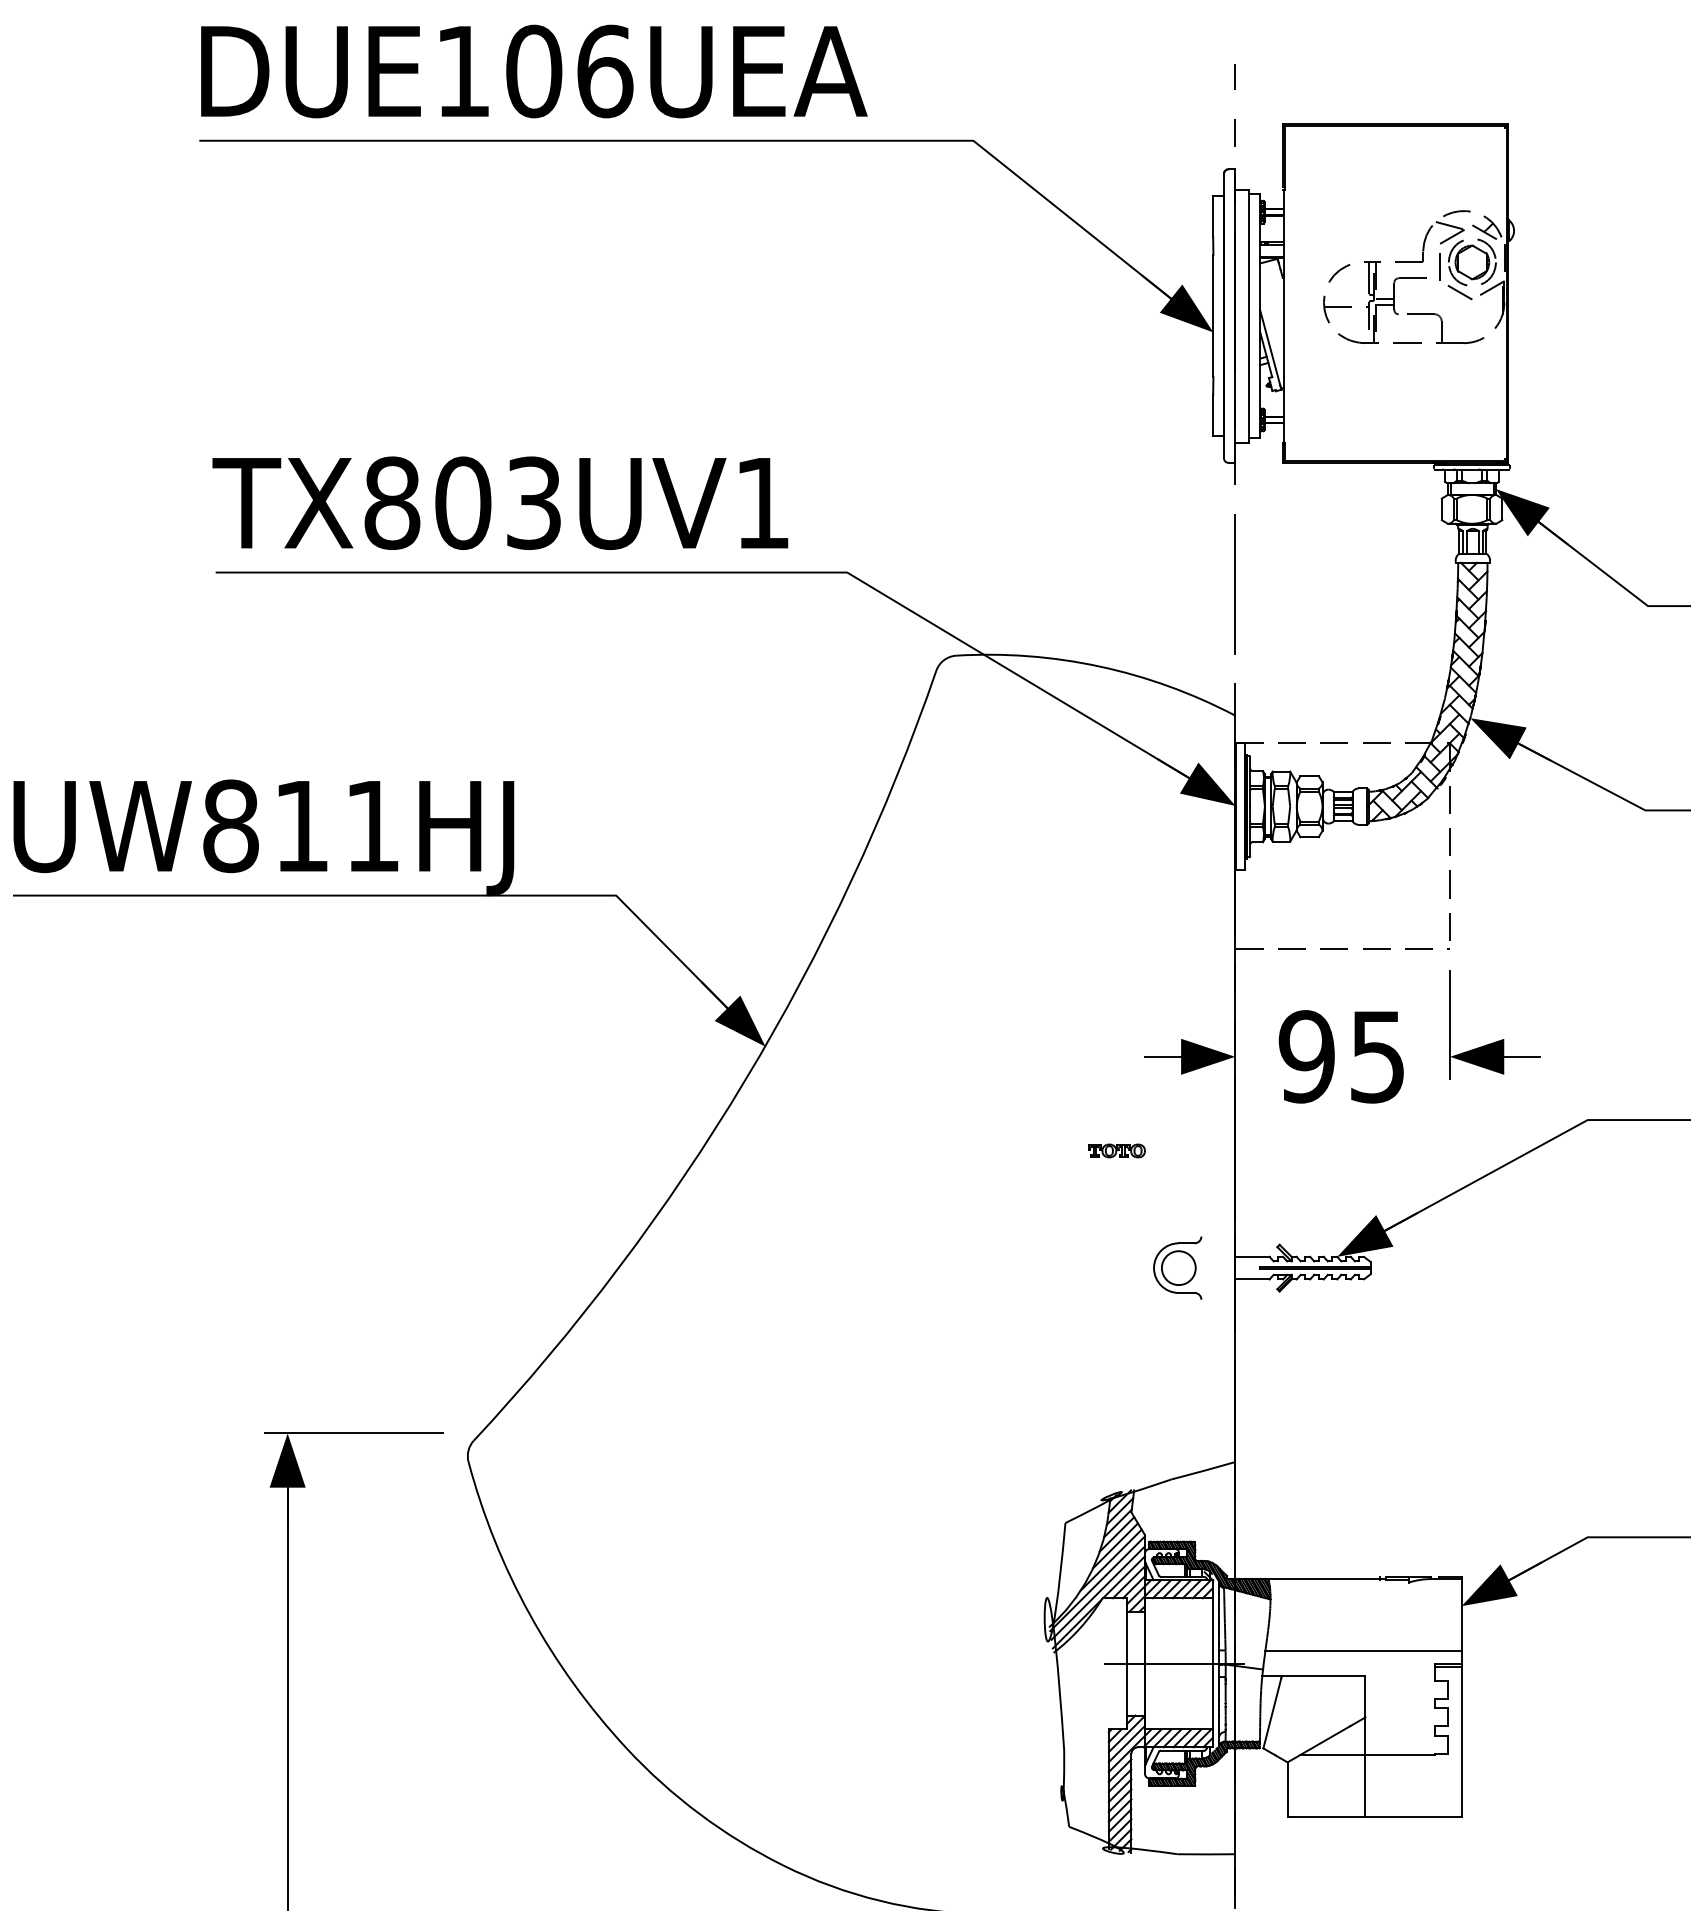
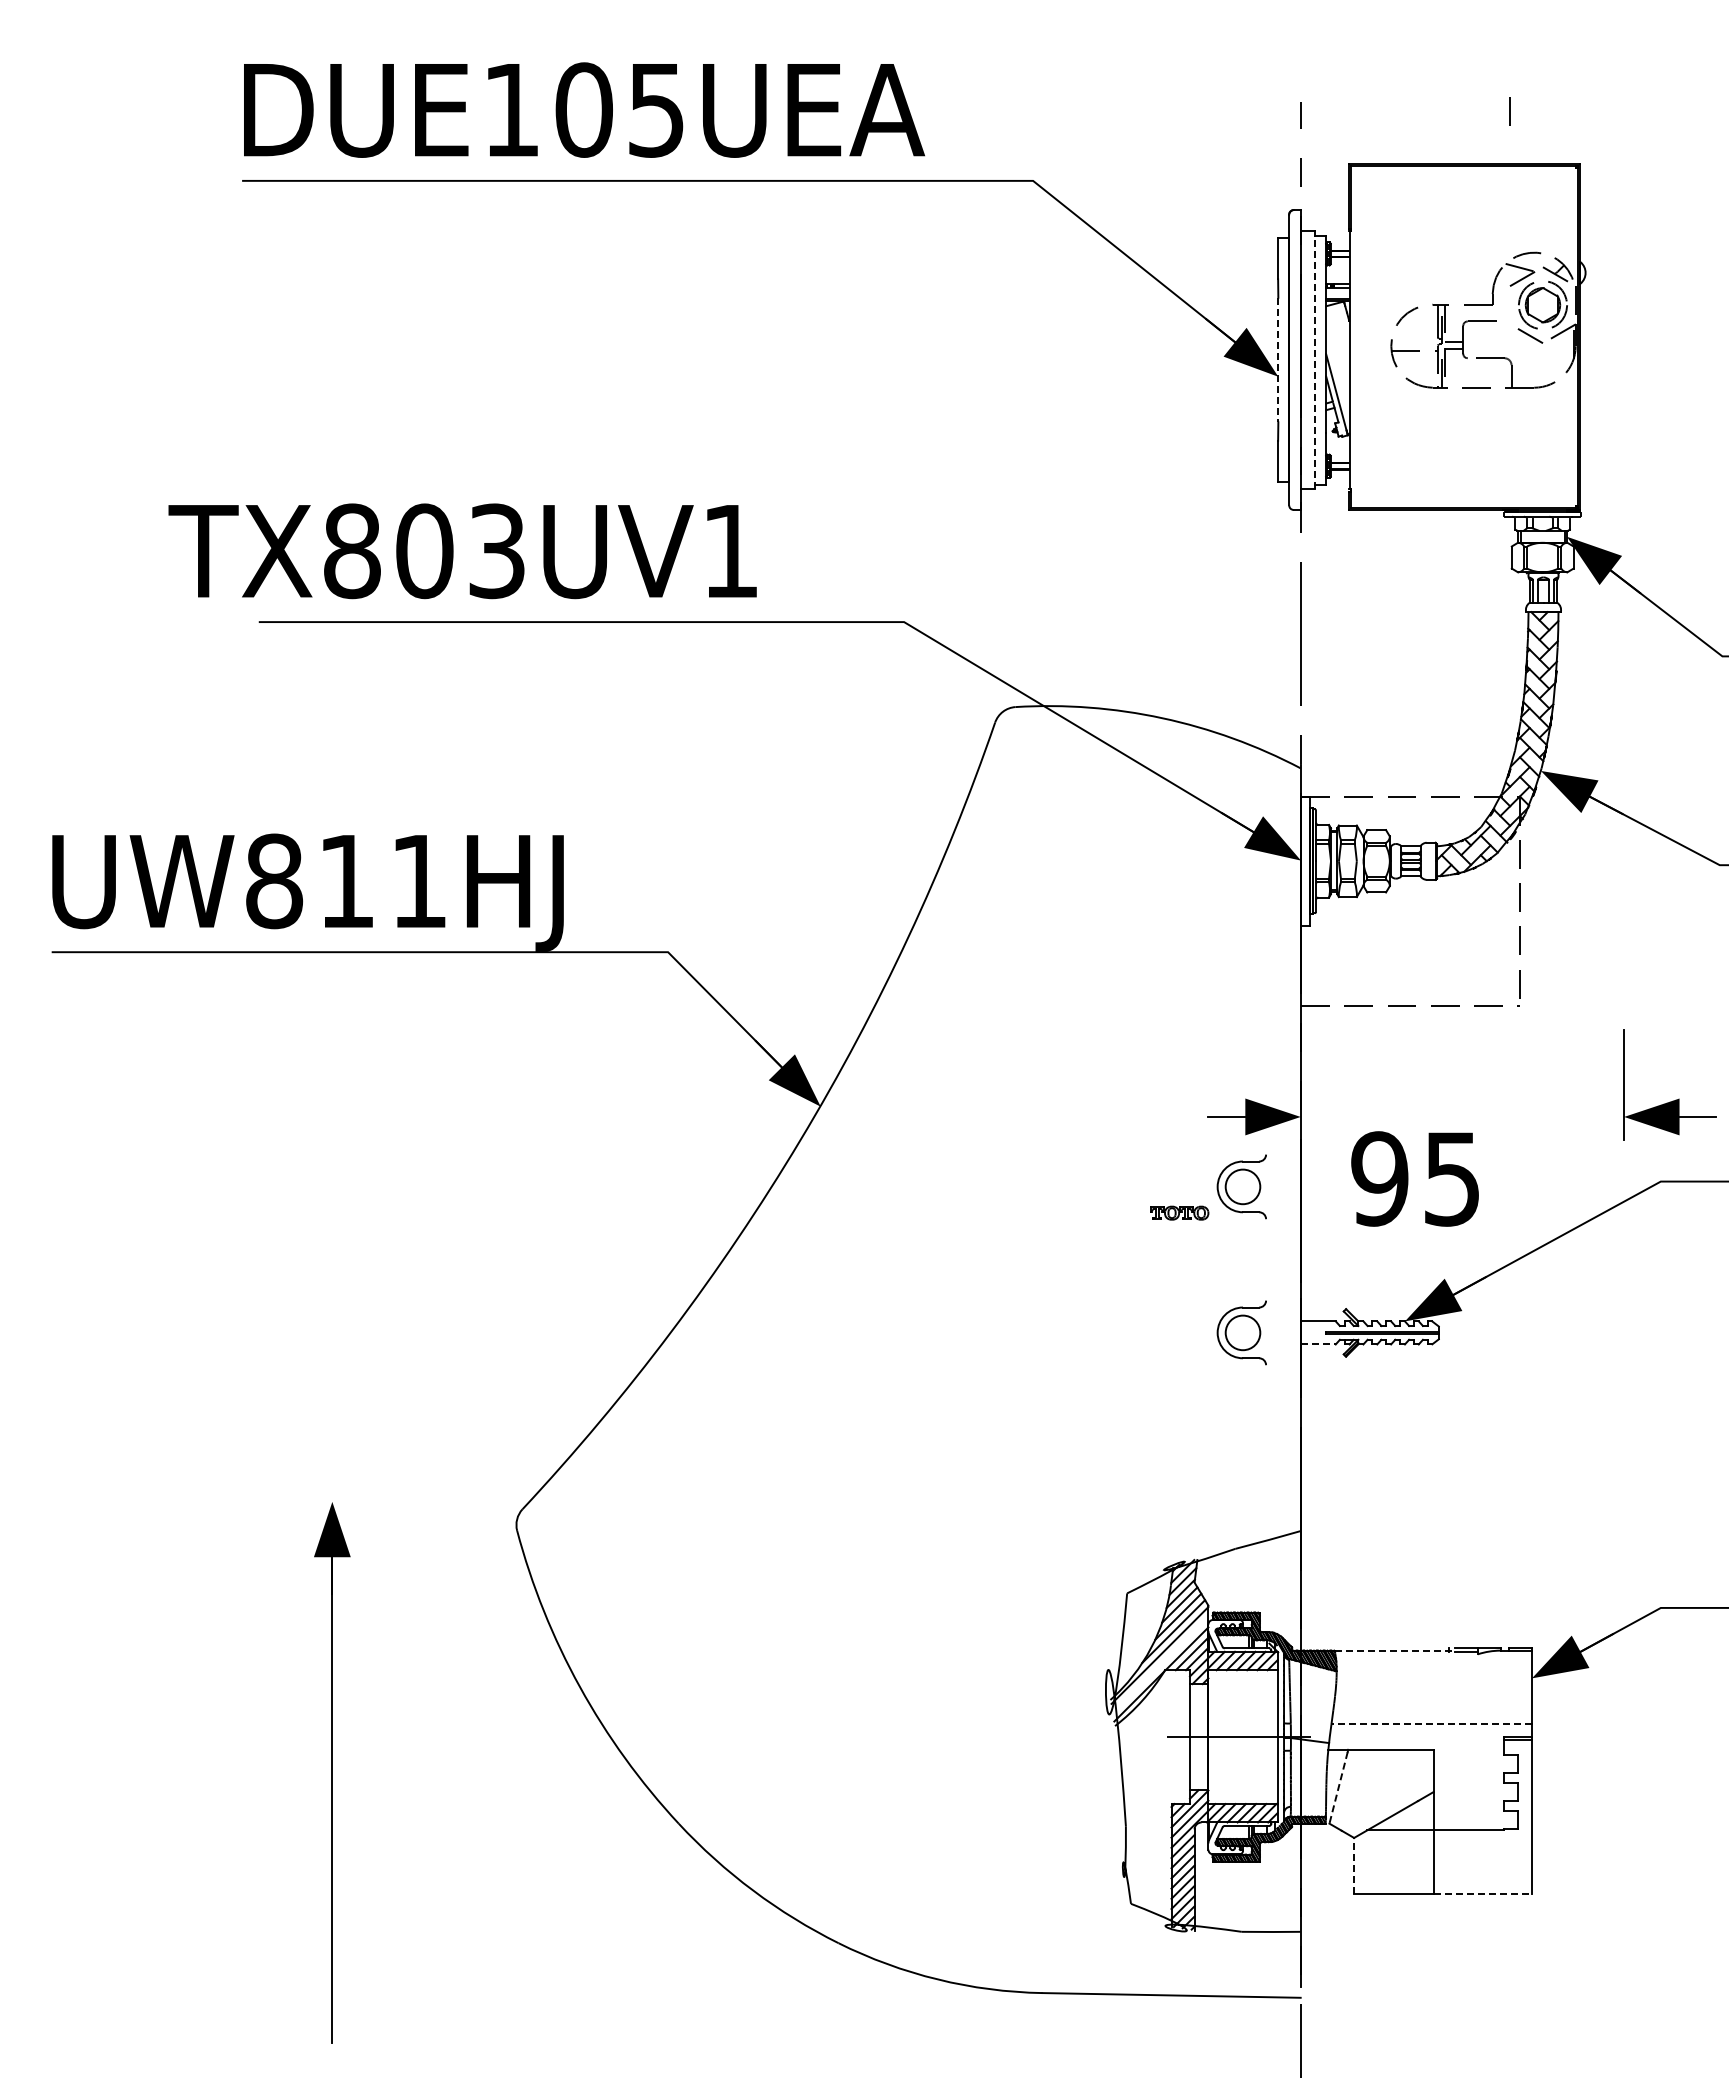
text: (604, 70) -> (656, 109), DUE106UEA -> DUE105UEA
line: (1439, 266) -> (1509, 111), moved
line: (1213, 316) -> (1278, 360), solid -> dashed
line: (1248, 318) -> (1314, 362), solid -> dashed
text: (500, 503) -> (462, 551), moved
part: (1500, 1039) -> (1675, 1099), moved
text: (1340, 1056) -> (1414, 1178), moved
part: (1177, 1124) -> (1241, 1186), added
line: (1252, 1279) -> (1318, 1344), solid -> dashed
line: (354, 1433) -> (400, 1501), removed
line: (1328, 1578) -> (1395, 1650), solid -> dashed
line: (1098, 1592) -> (1160, 1664), removed
line: (1363, 1651) -> (1431, 1724), solid -> dashed
line: (1272, 1713) -> (1338, 1787), solid -> dashed
line: (1287, 1789) -> (1354, 1865), solid -> dashed
line: (1414, 1816) -> (1483, 1893), solid -> dashed

